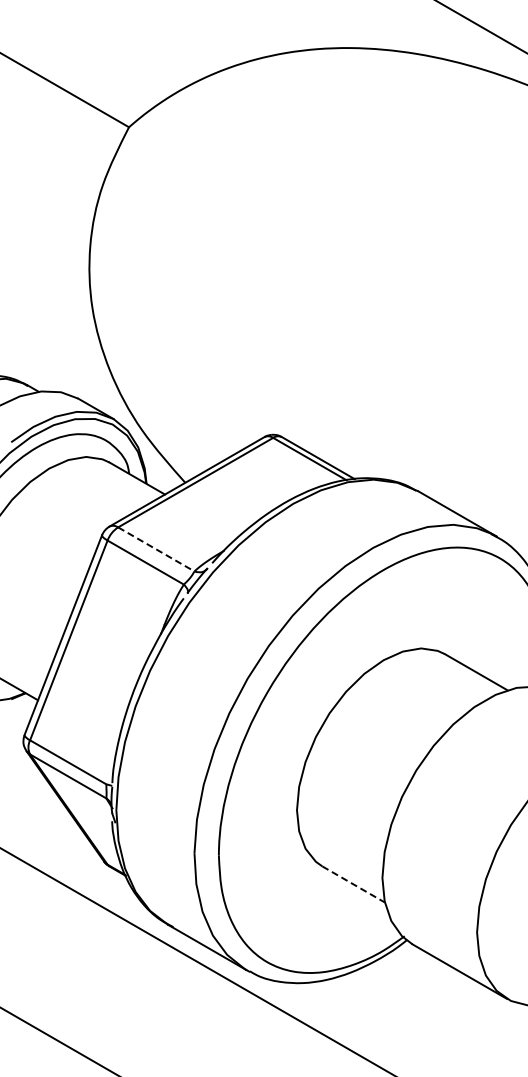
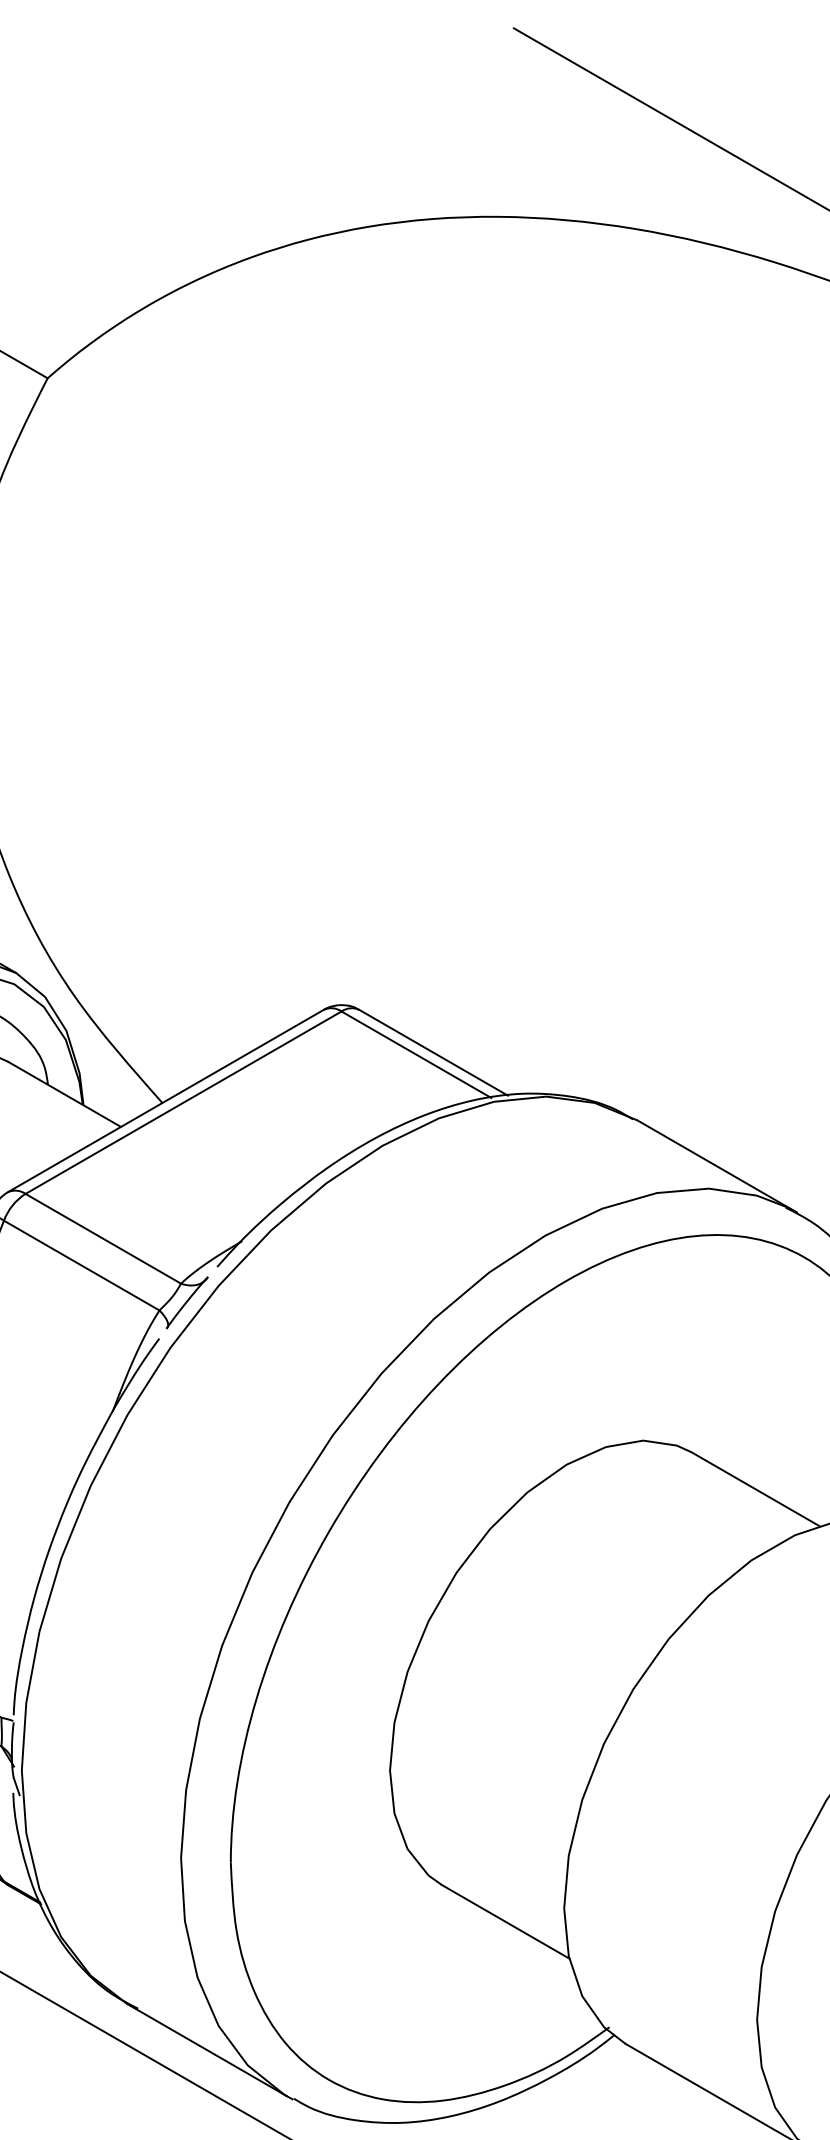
line: (156, 549) -> (103, 1238), dashed -> solid
line: (354, 884) -> (507, 1921), dashed -> solid

